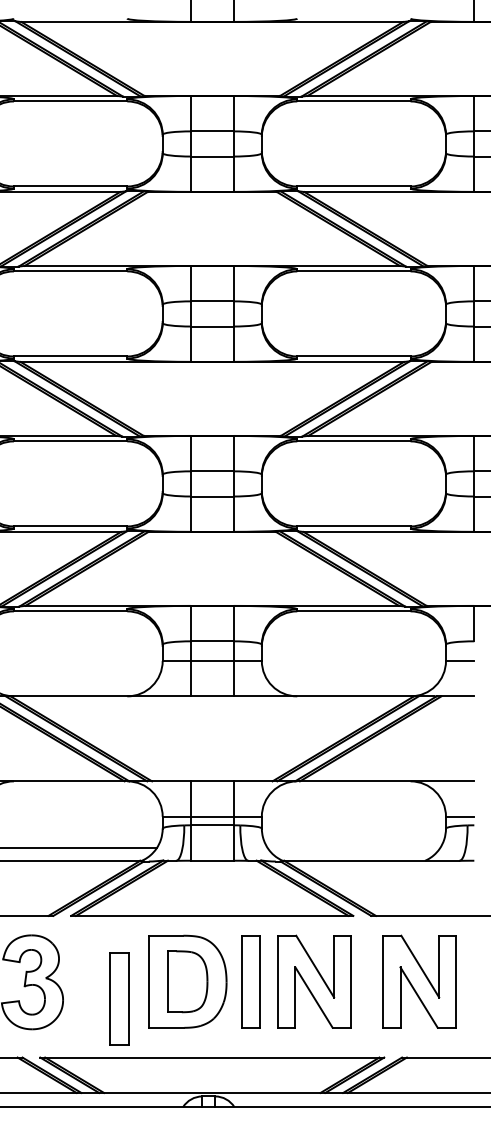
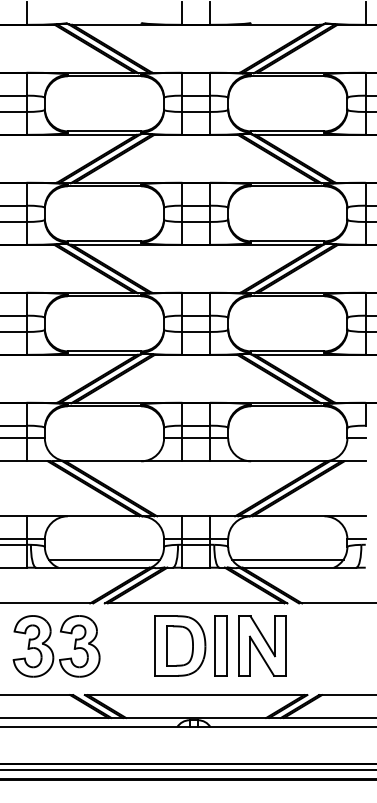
line: (353, 848) -> (287, 559), added
part: (419, 980) -> (330, 645), removed
part: (118, 997) -> (135, 656), removed

